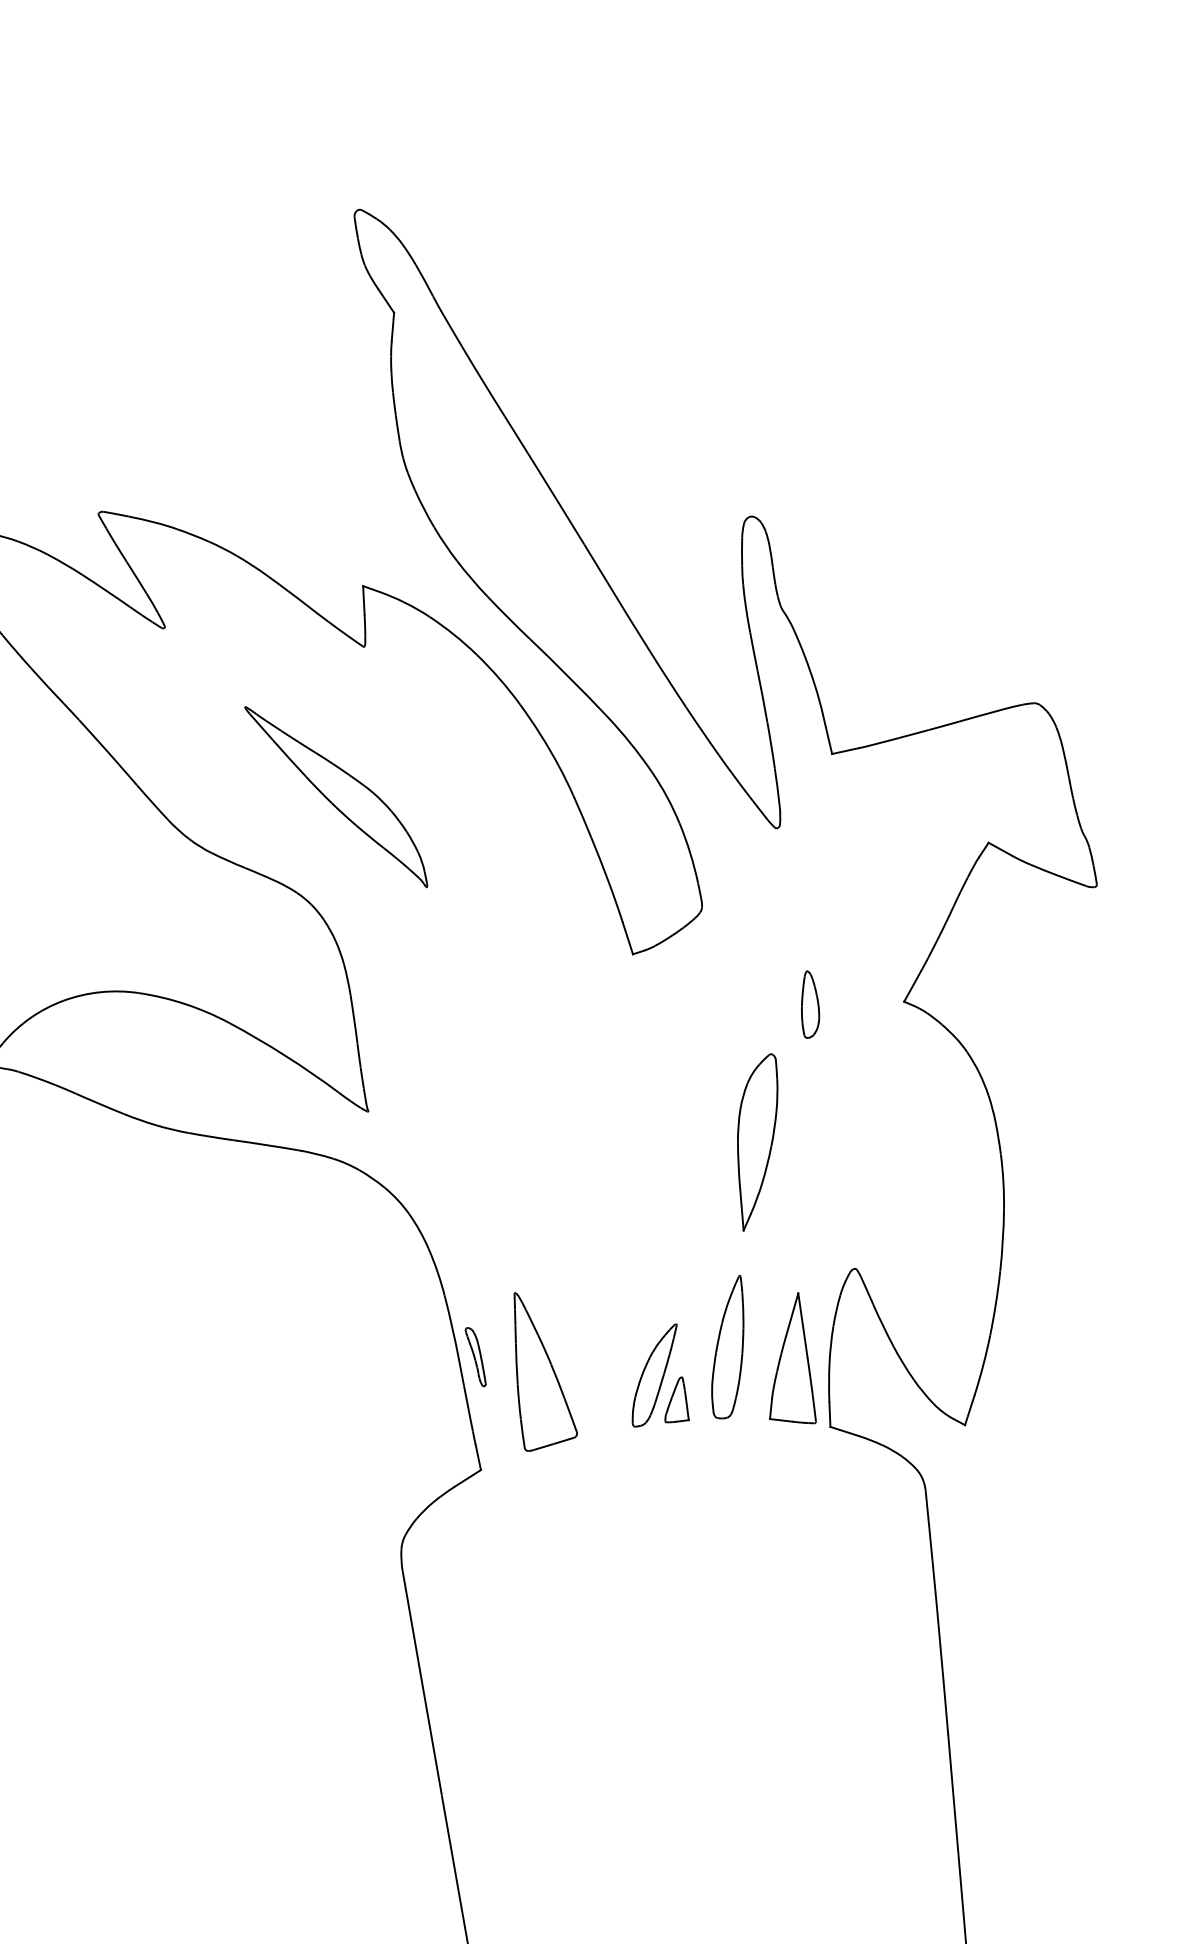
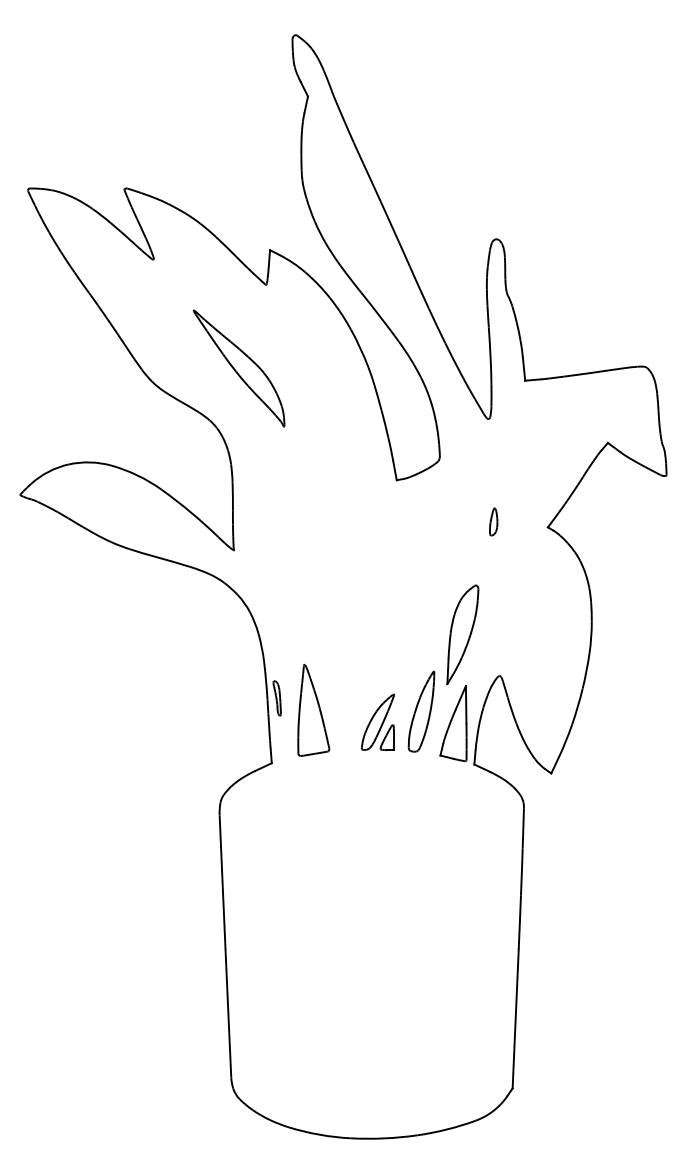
part: (809, 1003) -> (493, 521), size x0.71
part: (758, 1141) -> (462, 634), moved

